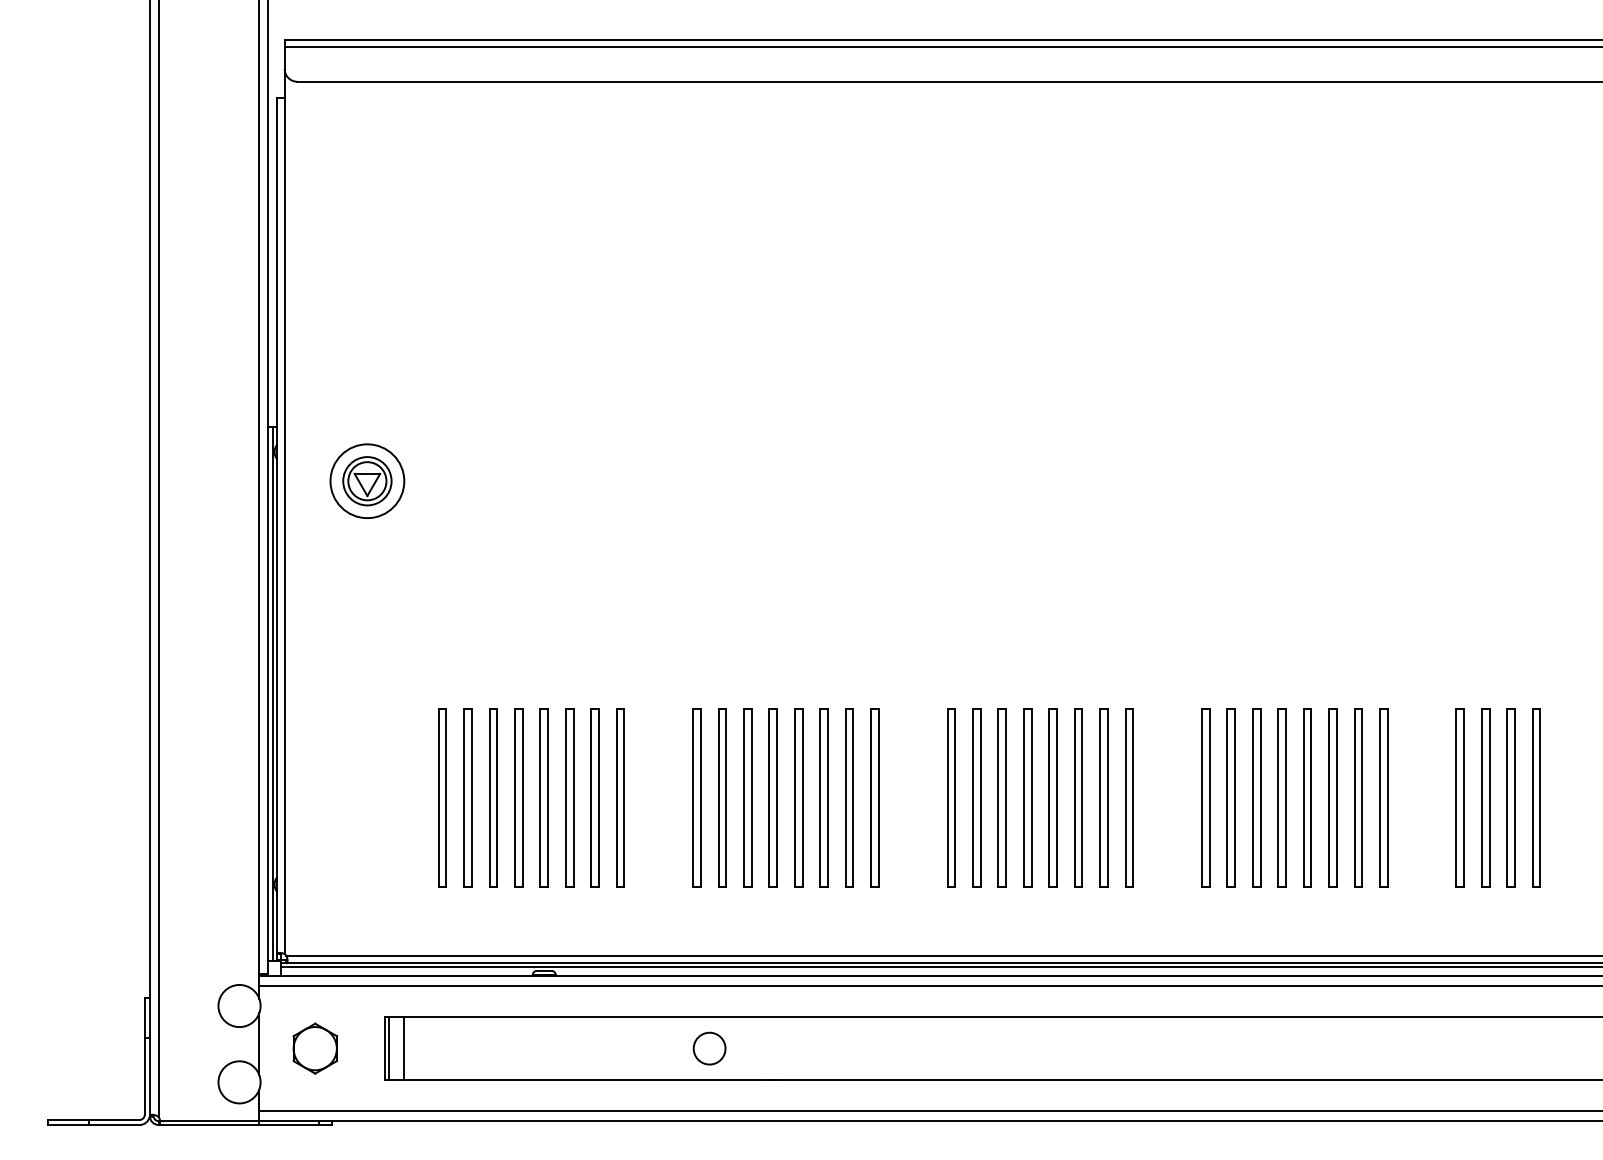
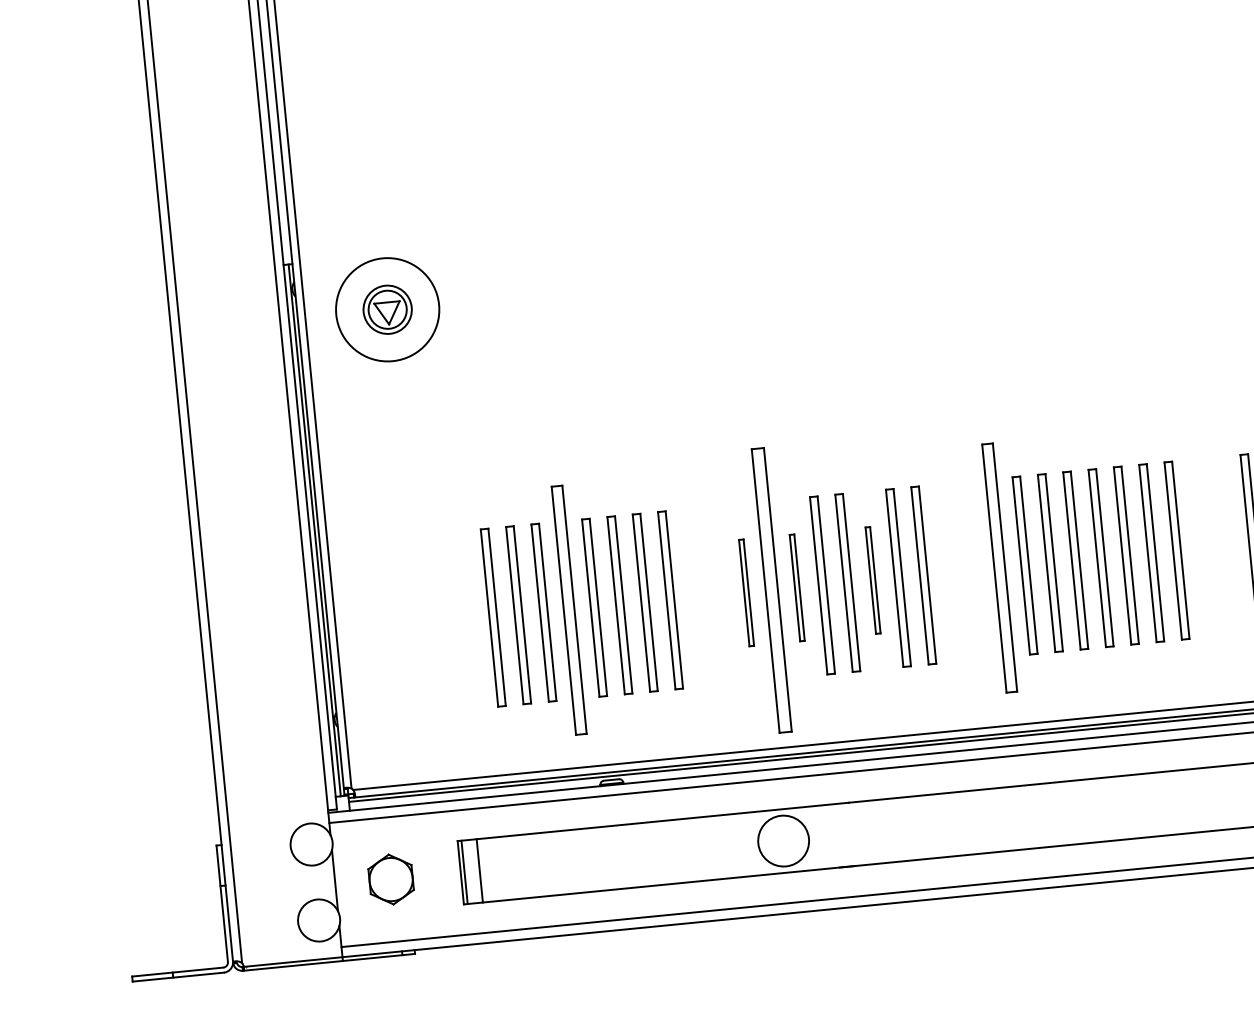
circle: (367, 481) -> (387, 310), size x1.4
part: (518, 797) -> (568, 609), size x1.4
part: (696, 797) -> (746, 592), size x0.6
part: (722, 797) -> (771, 589), size x1.6
part: (747, 797) -> (796, 587), size x0.6
part: (823, 797) -> (872, 580), size x0.6
part: (951, 797) -> (999, 567), size x1.4
circle: (709, 1048) -> (783, 840), size x1.6

